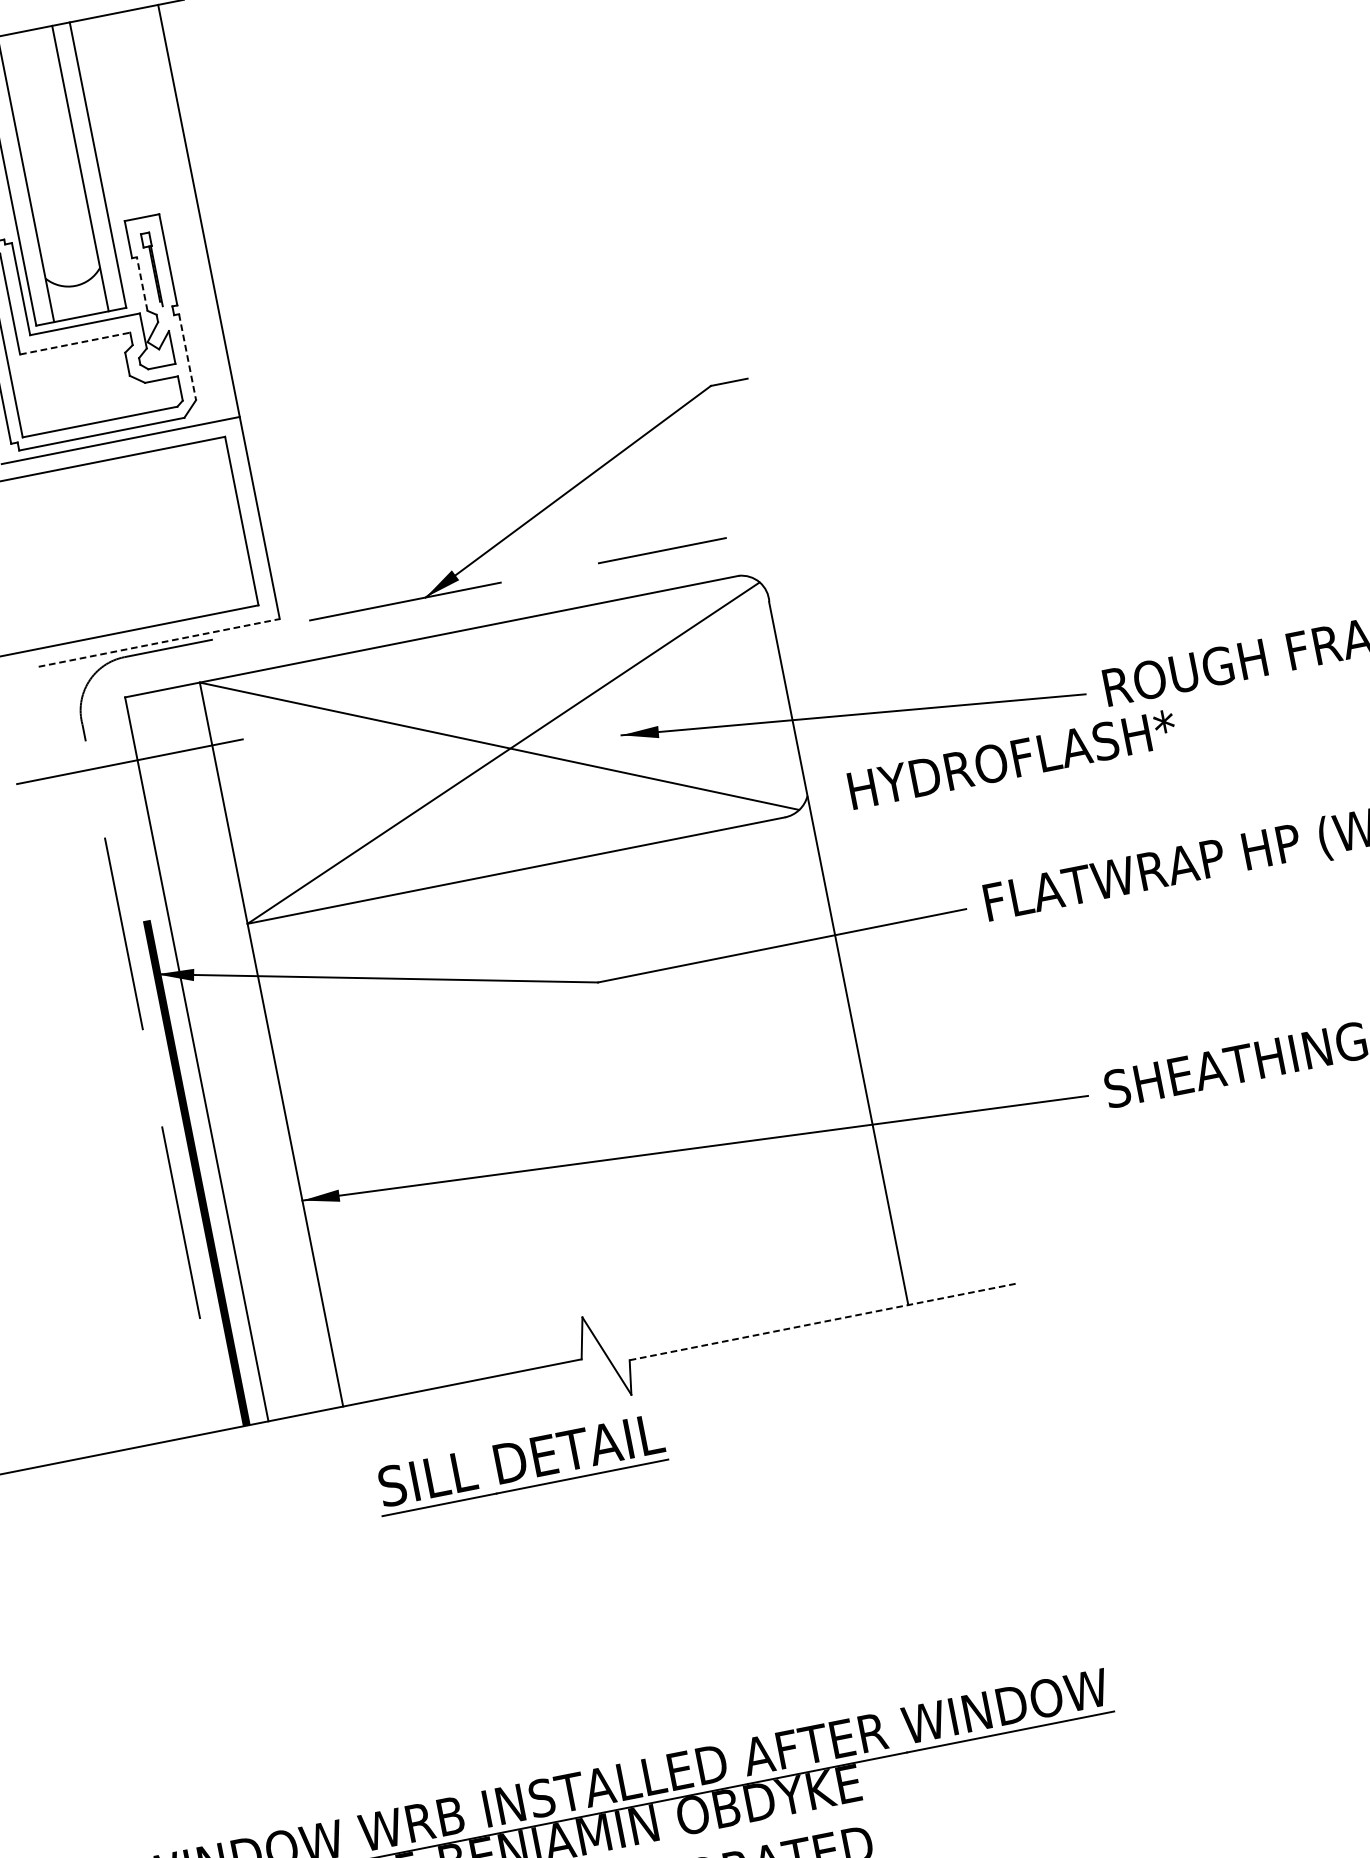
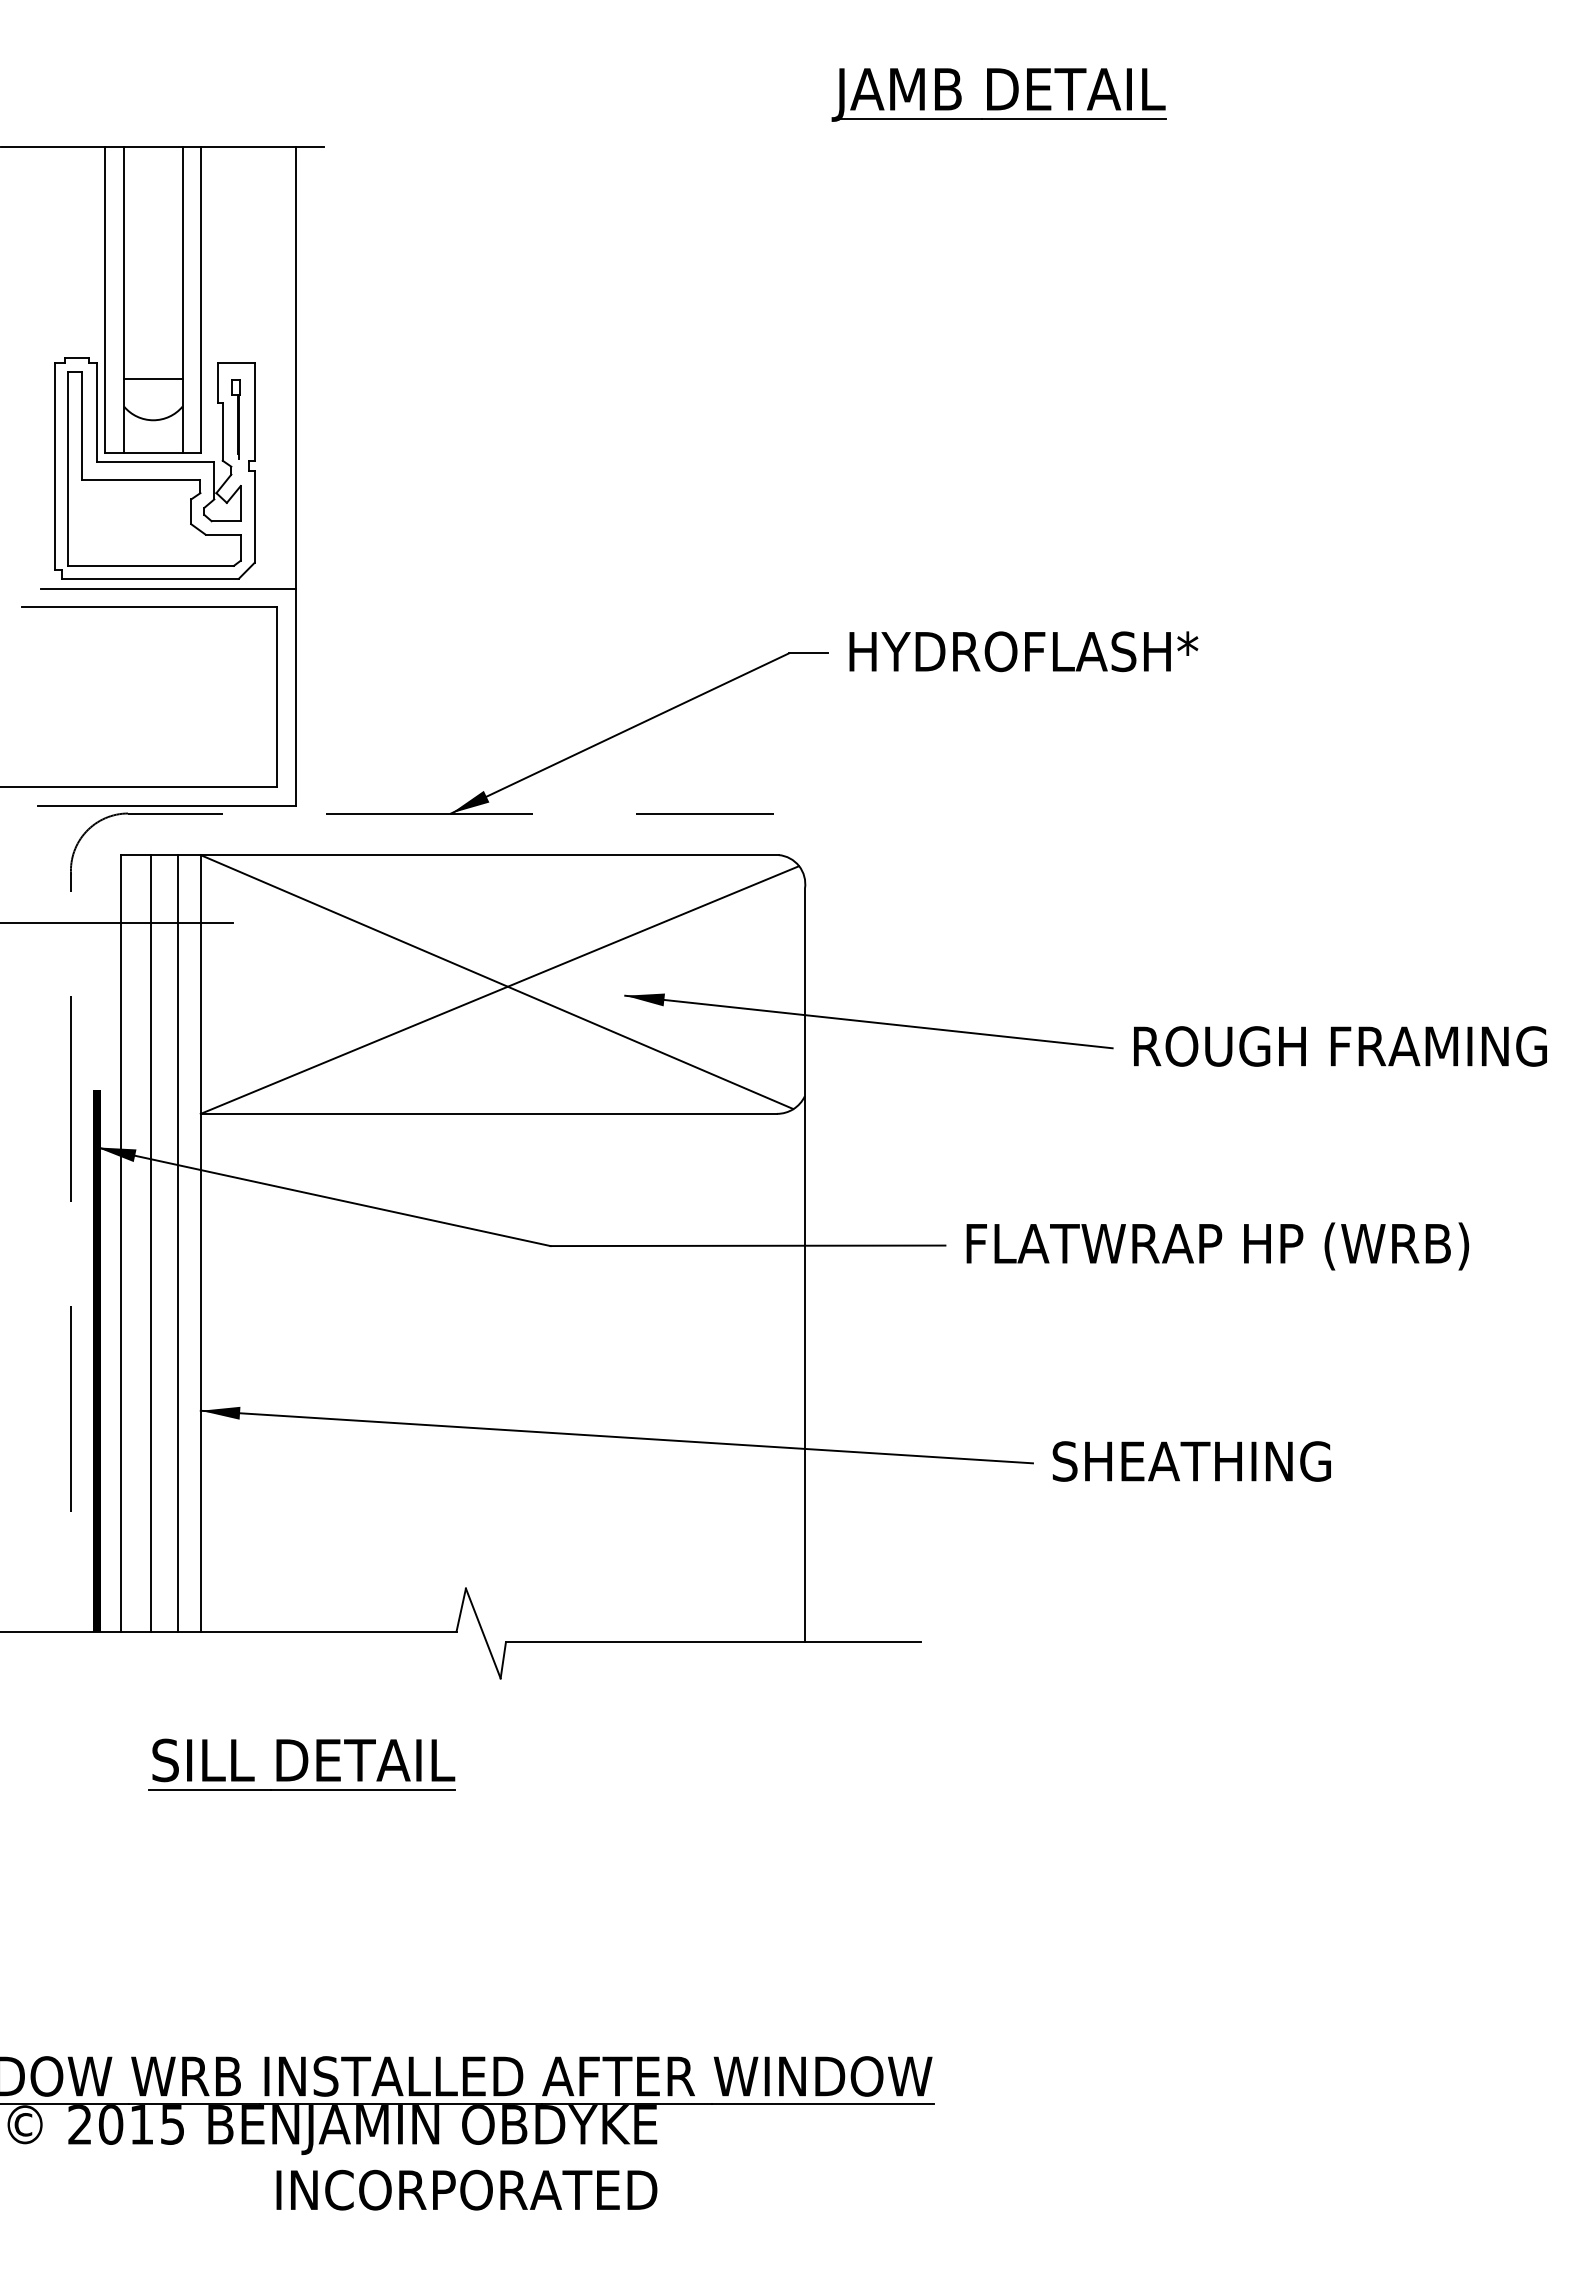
line: (67, 247) -> (153, 379), added
line: (142, 284) -> (222, 432), dashed -> solid
line: (75, 343) -> (141, 479), dashed -> solid
line: (187, 357) -> (254, 517), dashed -> solid
line: (159, 642) -> (167, 805), dashed -> solid
text: (1012, 759) -> (1023, 651), moved
line: (250, 1048) -> (178, 1243), added
line: (224, 1053) -> (150, 1243), added
line: (823, 1321) -> (713, 1642), dashed -> solid
part: (520, 1464) -> (301, 1764), moved

